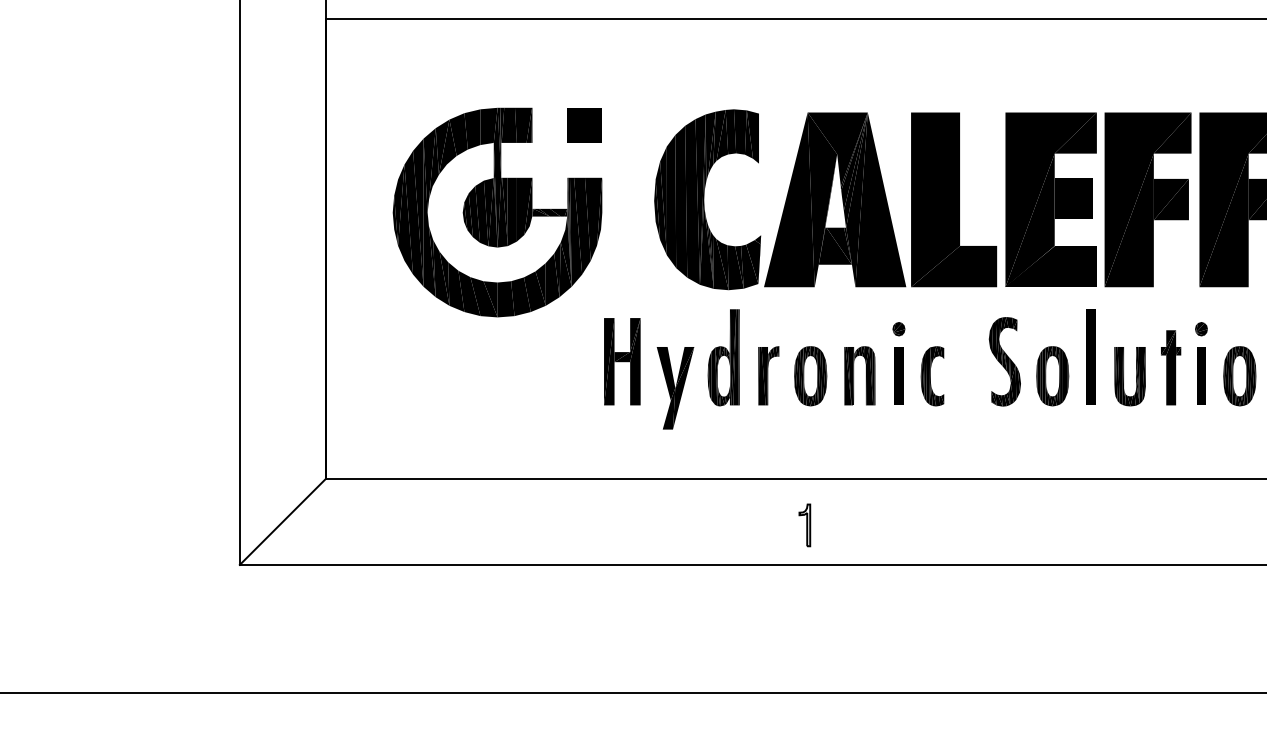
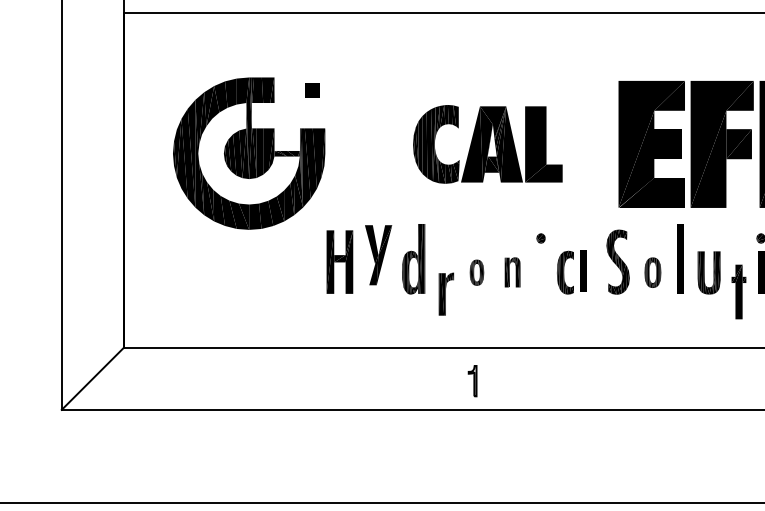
part: (584, 125) -> (312, 90), size x0.6
part: (825, 199) -> (487, 144), size x0.6
part: (1171, 367) -> (739, 291), moved
part: (768, 375) -> (446, 293), moved
part: (859, 375) -> (512, 272), size x0.7
part: (898, 375) -> (583, 270), moved
part: (810, 376) -> (476, 272), size x0.6
part: (1052, 376) -> (652, 272), size x0.7
part: (675, 388) -> (378, 255), moved

